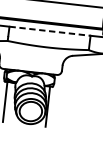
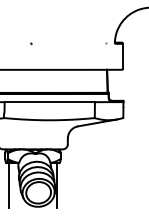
line: (50, 31) -> (50, 102), dashed -> solid

